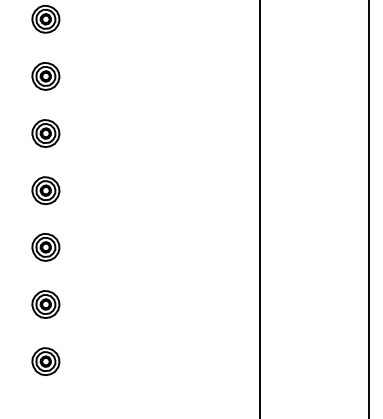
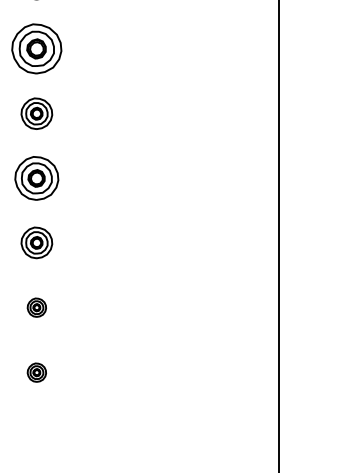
part: (45, 76) -> (36, 49), size x1.6
part: (45, 190) -> (36, 178), size x1.4
part: (45, 304) -> (36, 307), size x0.6
part: (45, 361) -> (36, 372), size x0.6

